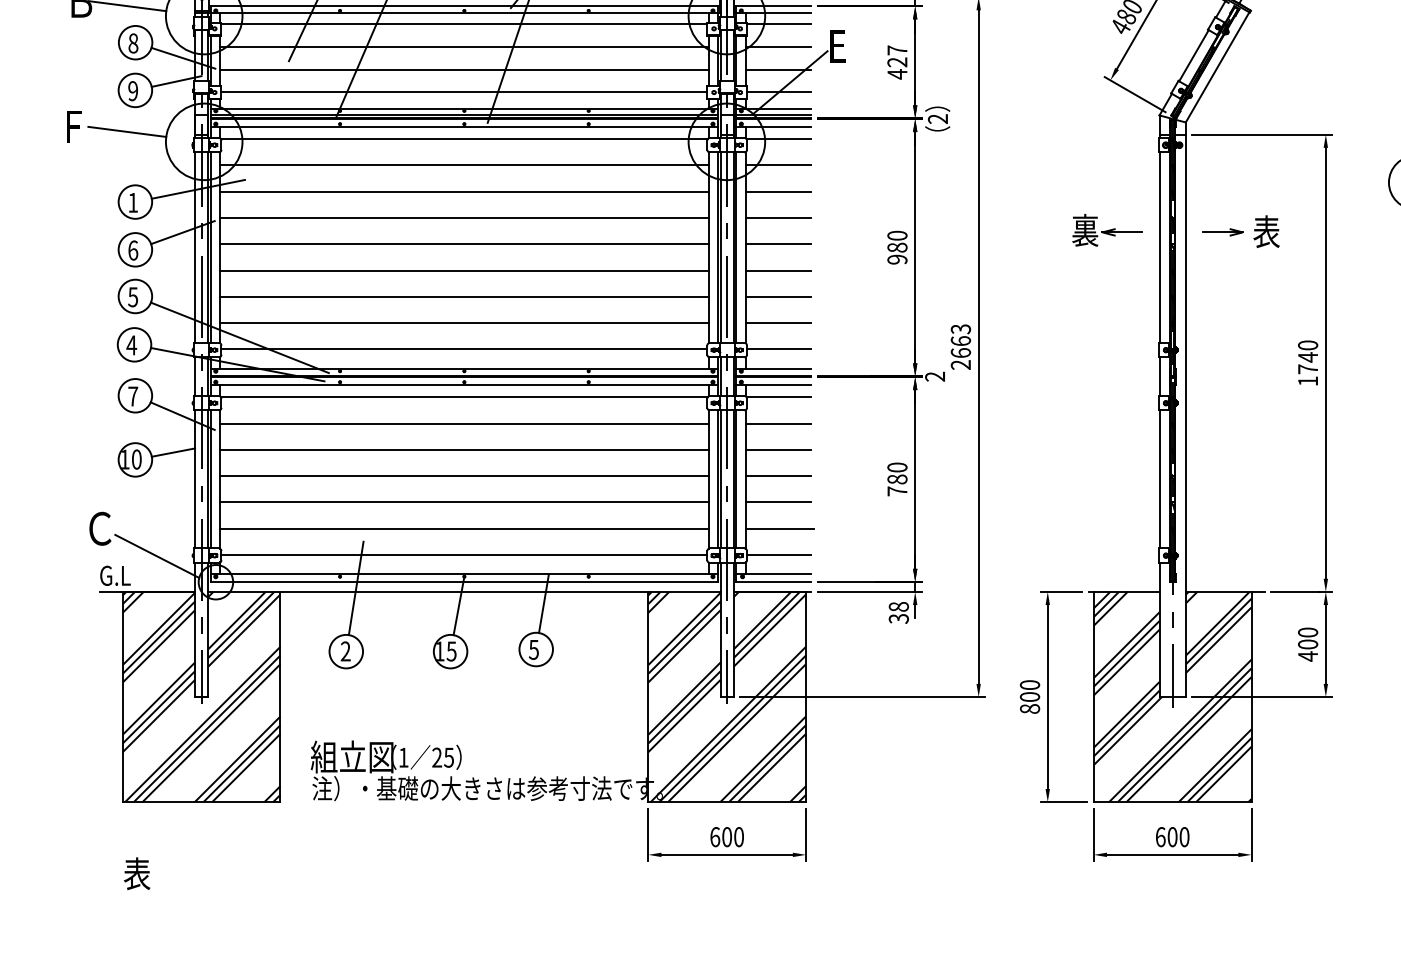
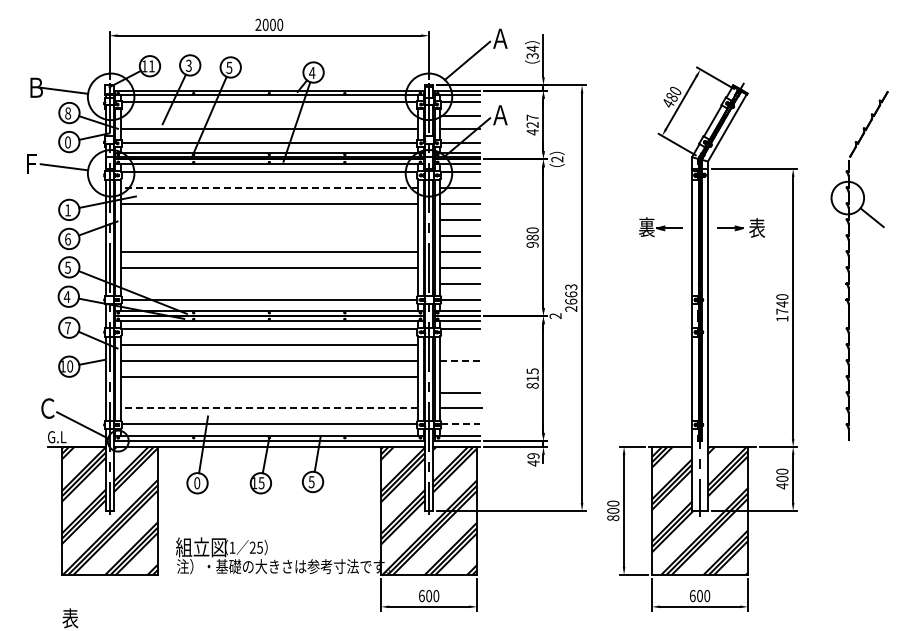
line: (462, 46) -> (268, 115), removed
text: (842, 46) -> (499, 115), E -> Ａ
text: (132, 91) -> (67, 142), 9 -> 0
line: (462, 165) -> (268, 187), solid -> dashed
line: (462, 217) -> (268, 219), removed
line: (462, 244) -> (268, 235), removed
line: (462, 323) -> (268, 283), removed
line: (778, 423) -> (460, 344), removed
line: (778, 449) -> (460, 360), solid -> dashed
line: (778, 476) -> (460, 376), removed
text: (897, 479) -> (532, 378), 780 -> 815
line: (462, 502) -> (268, 392), removed
line: (462, 528) -> (268, 408), solid -> dashed
line: (780, 554) -> (461, 424), solid -> dashed
text: (898, 612) -> (533, 459), 38 -> 49
text: (346, 651) -> (197, 483), 2 -> 0

